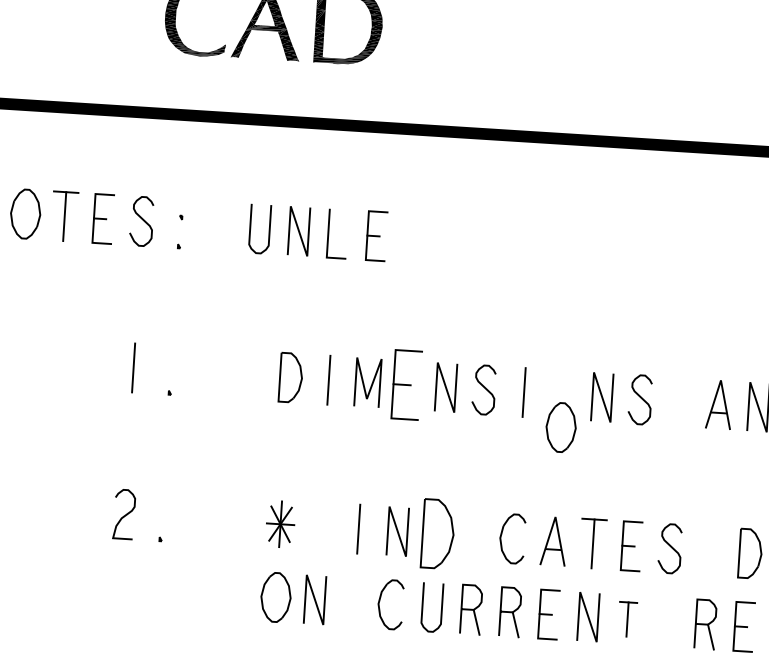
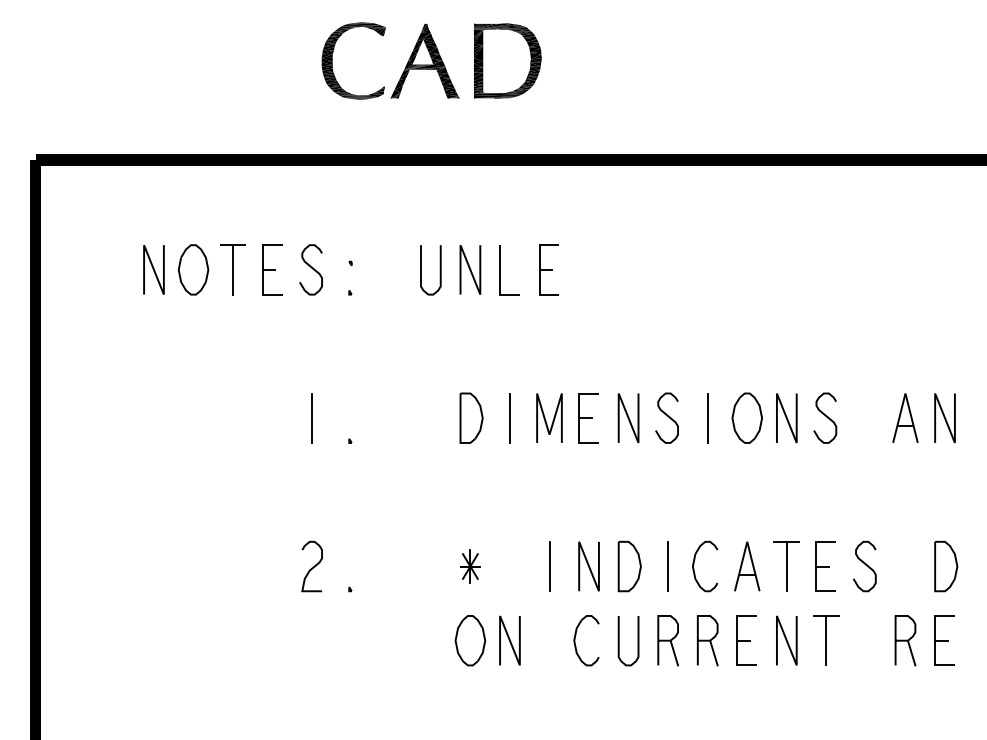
part: (406, 385) -> (588, 418), size x0.71
part: (560, 426) -> (746, 417), moved
part: (280, 524) -> (470, 566), size x0.71
part: (437, 534) -> (629, 566), size x0.71
line: (476, 536) -> (668, 566), added
part: (627, 619) -> (826, 640), size x1.43

